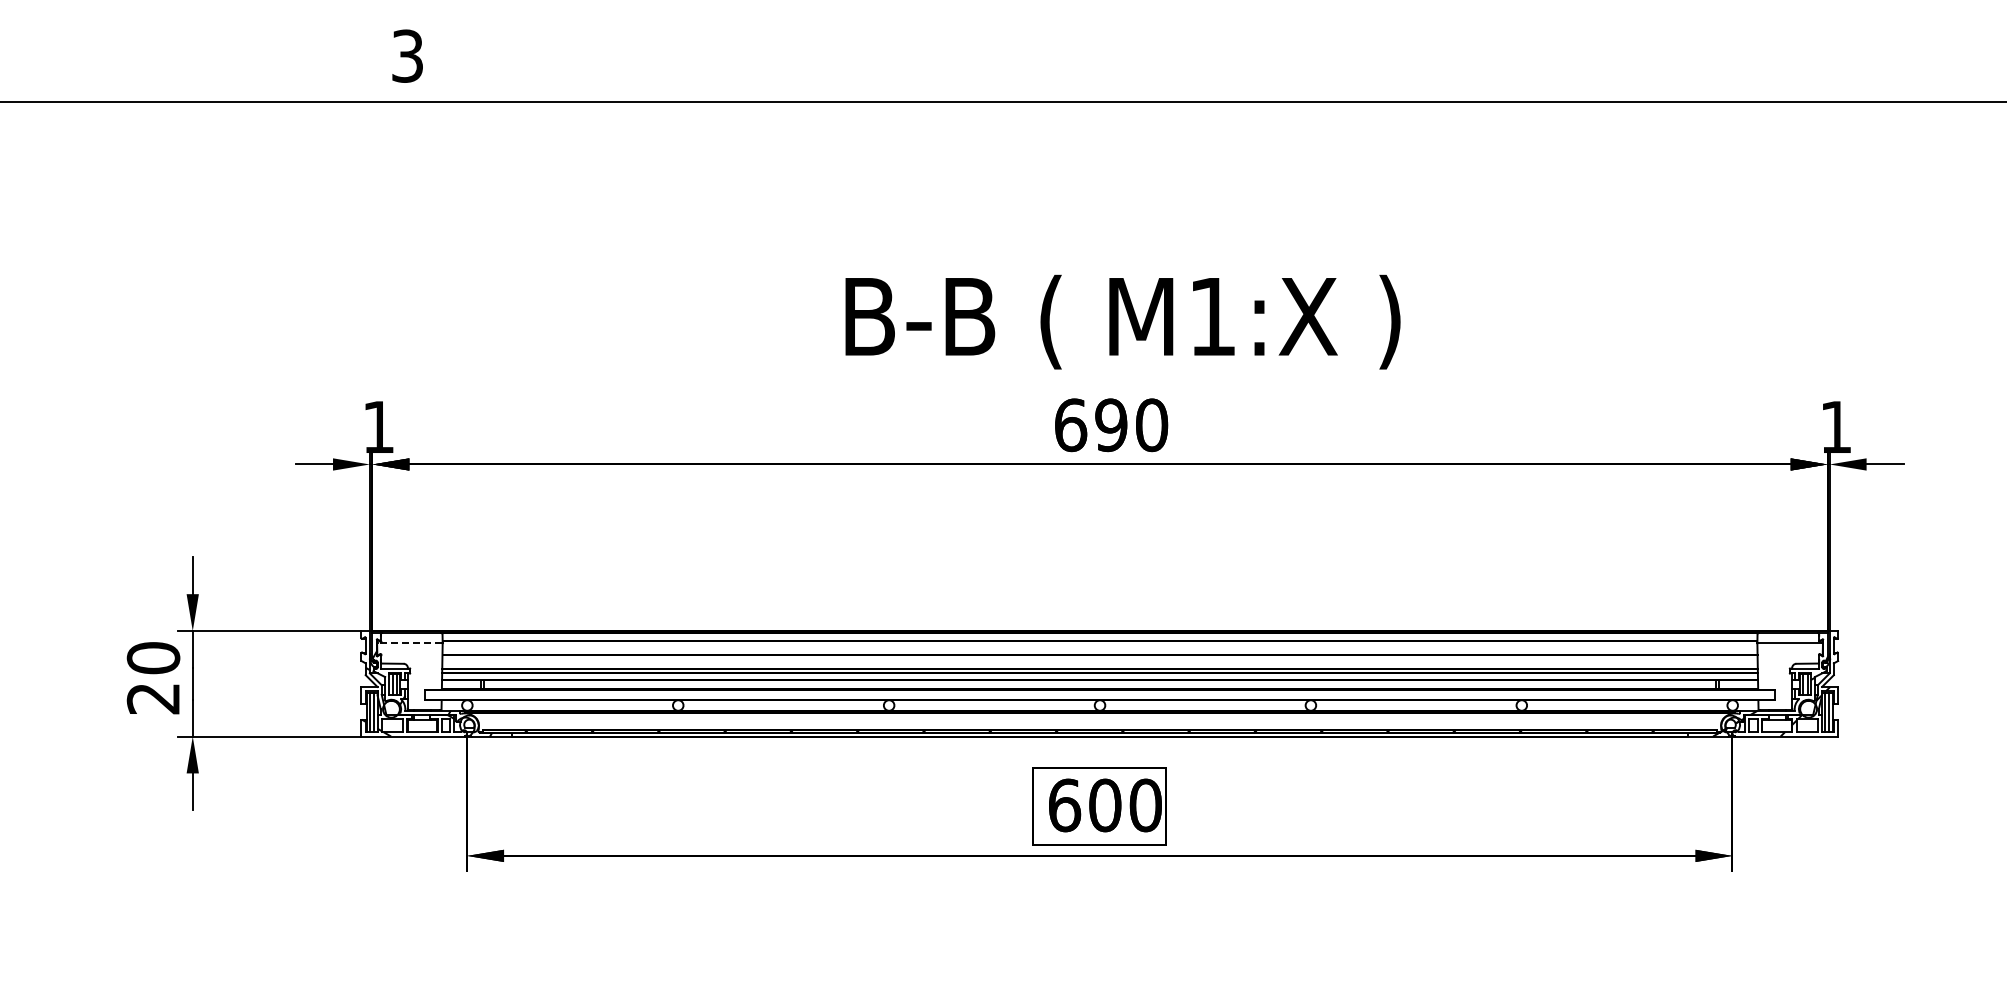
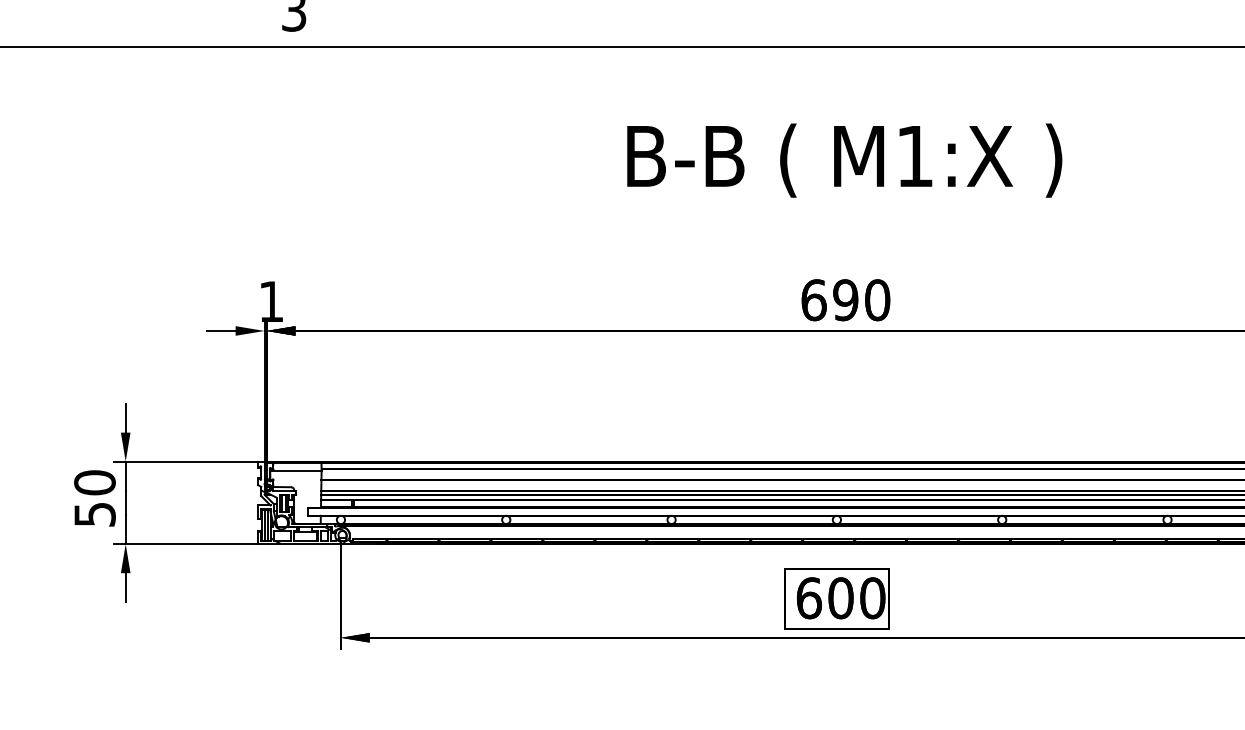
text: (1122, 321) -> (844, 160), moved
line: (409, 643) -> (295, 471), dashed -> solid
text: (153, 699) -> (94, 515), 20 -> 50

